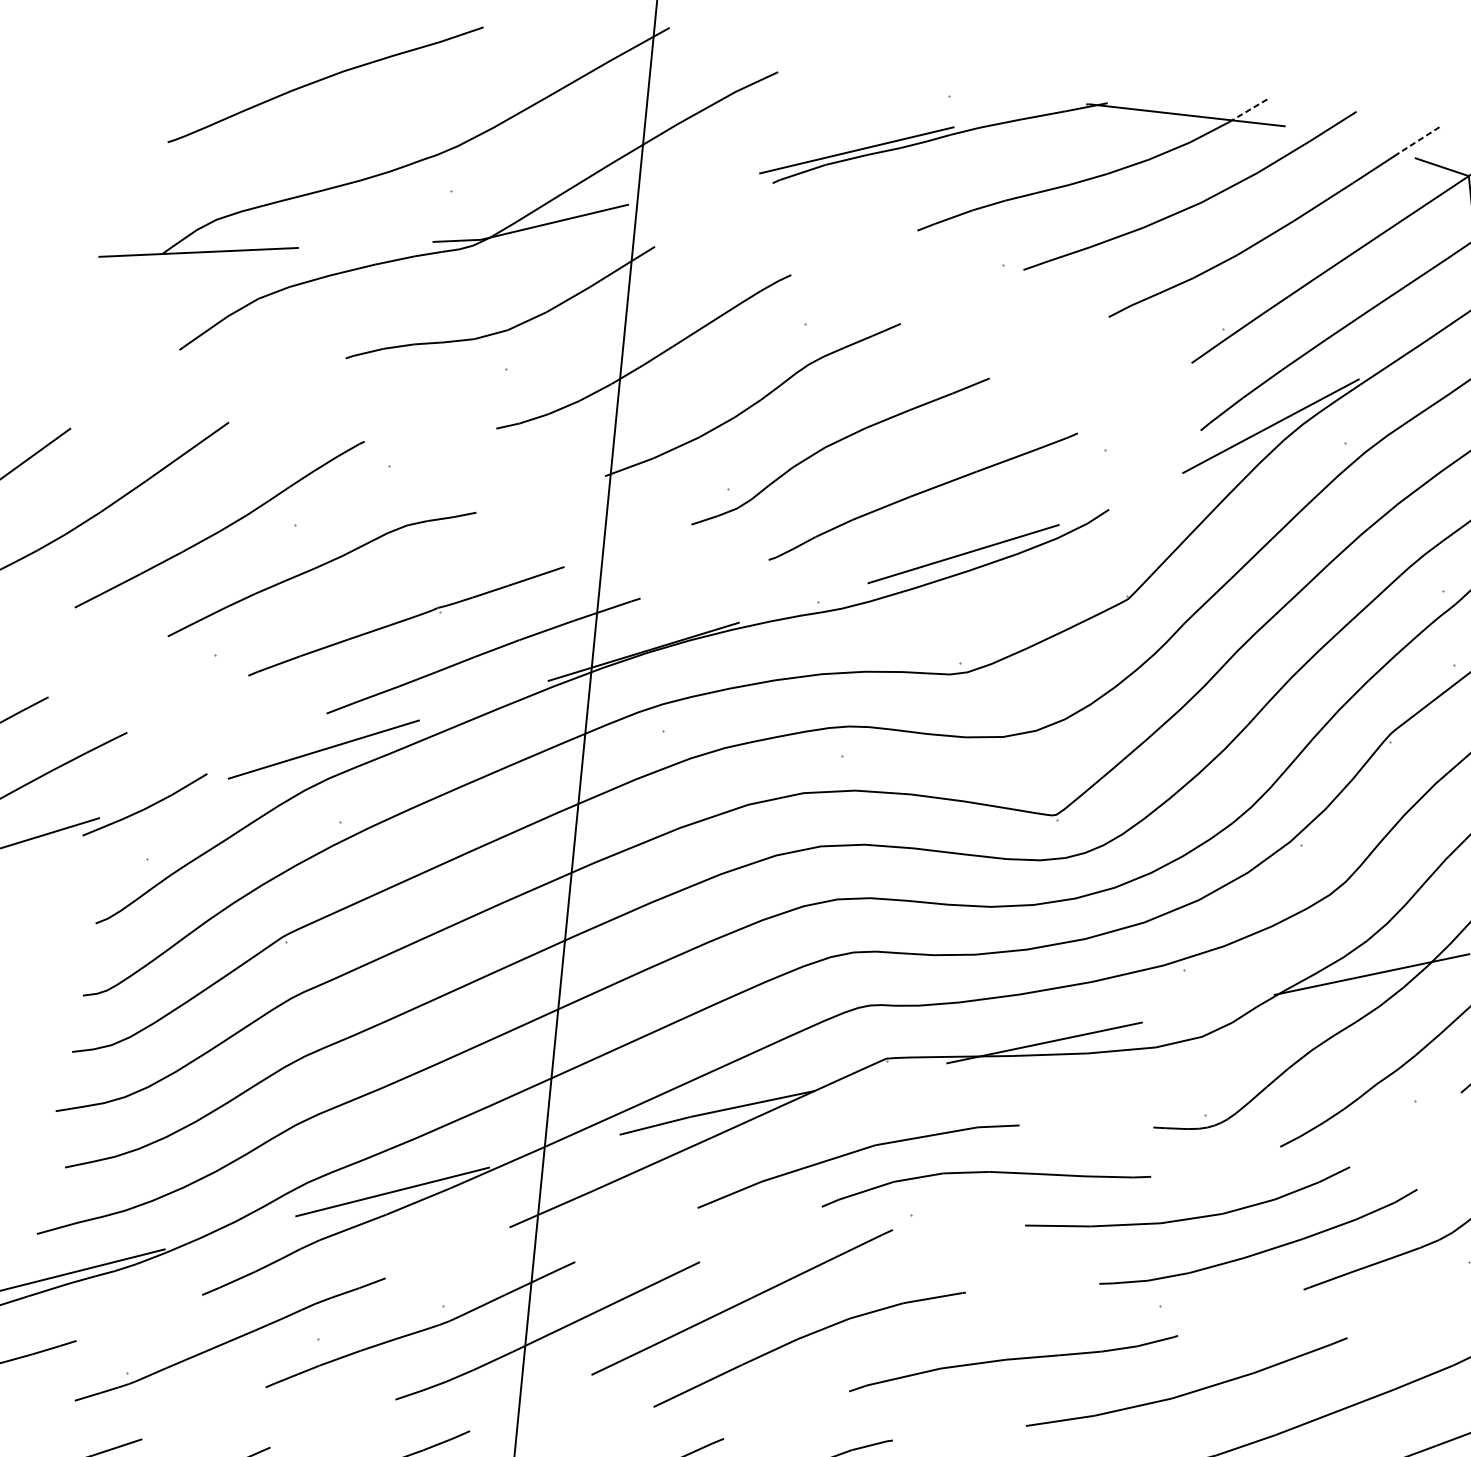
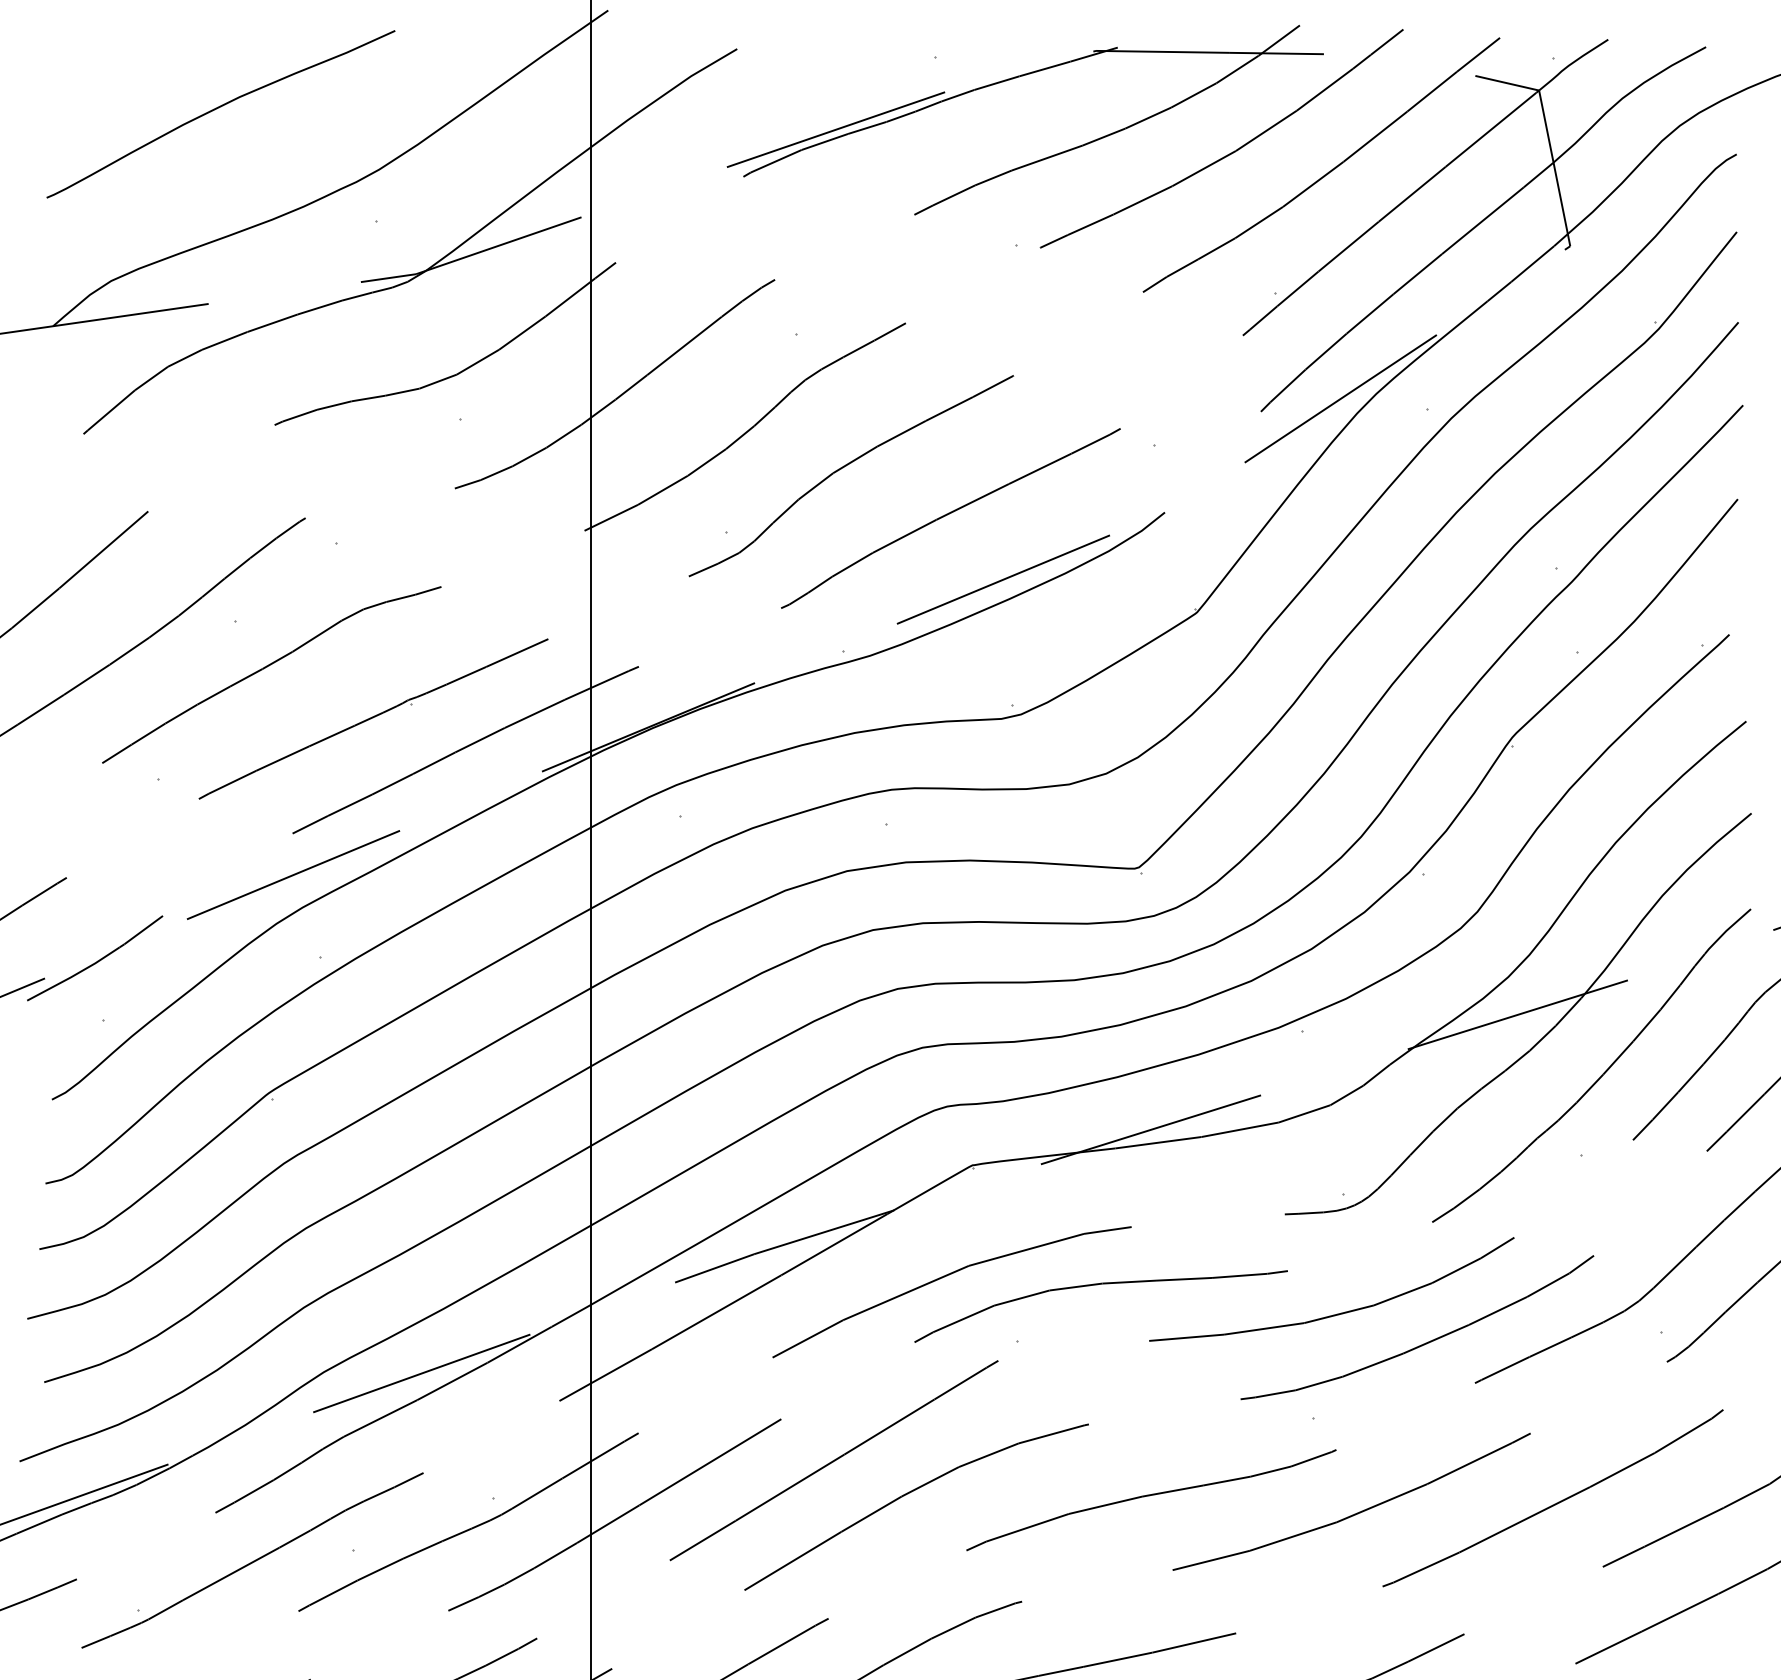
line: (1249, 109) -> (1280, 39), dashed -> solid
line: (1419, 140) -> (1478, 55), dashed -> solid

